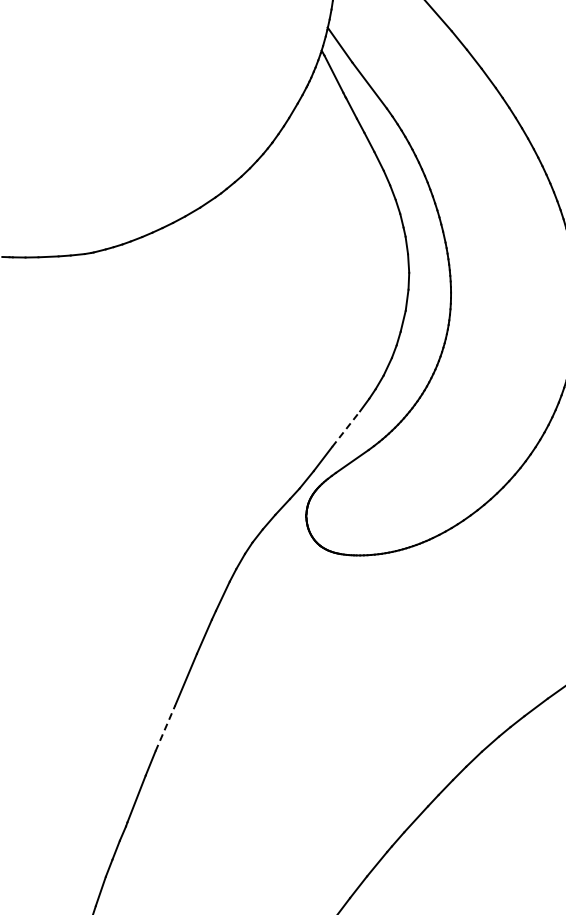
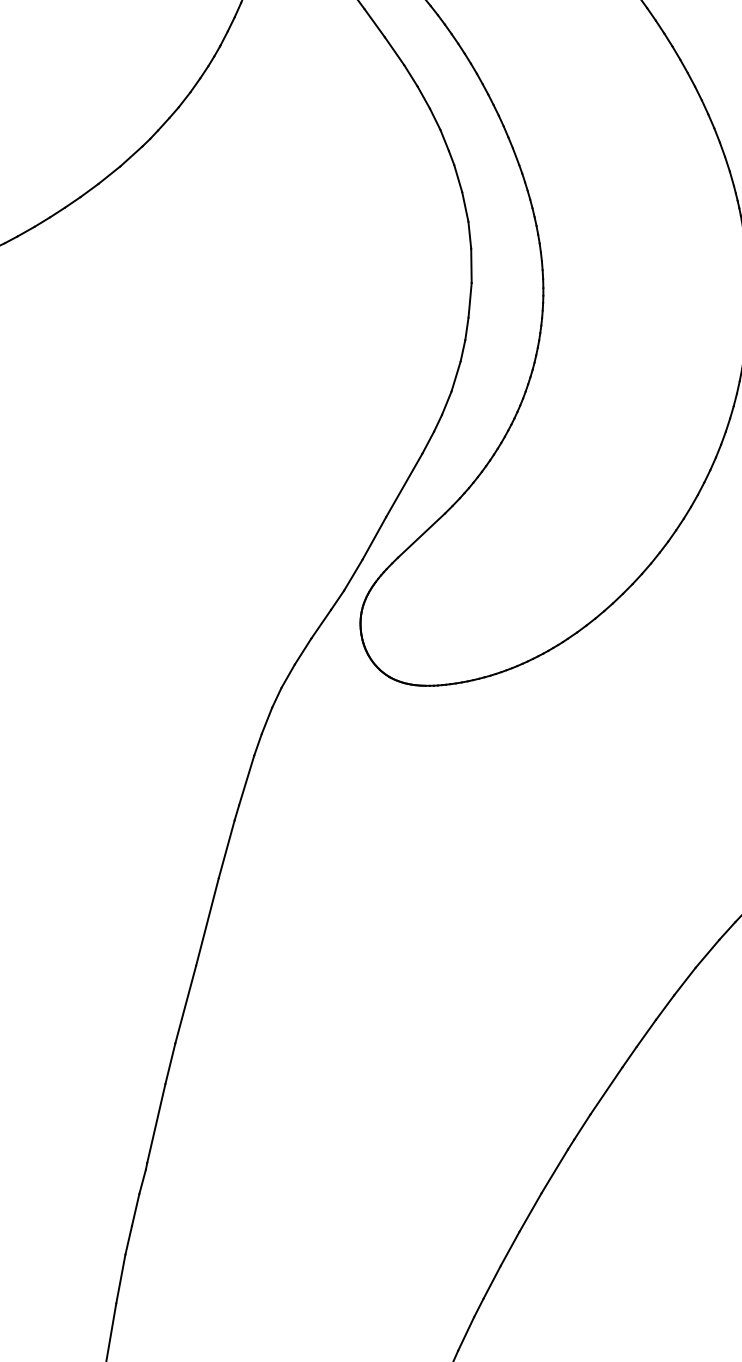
line: (346, 429) -> (404, 485), dashed -> solid
line: (165, 728) -> (186, 1004), dashed -> solid

